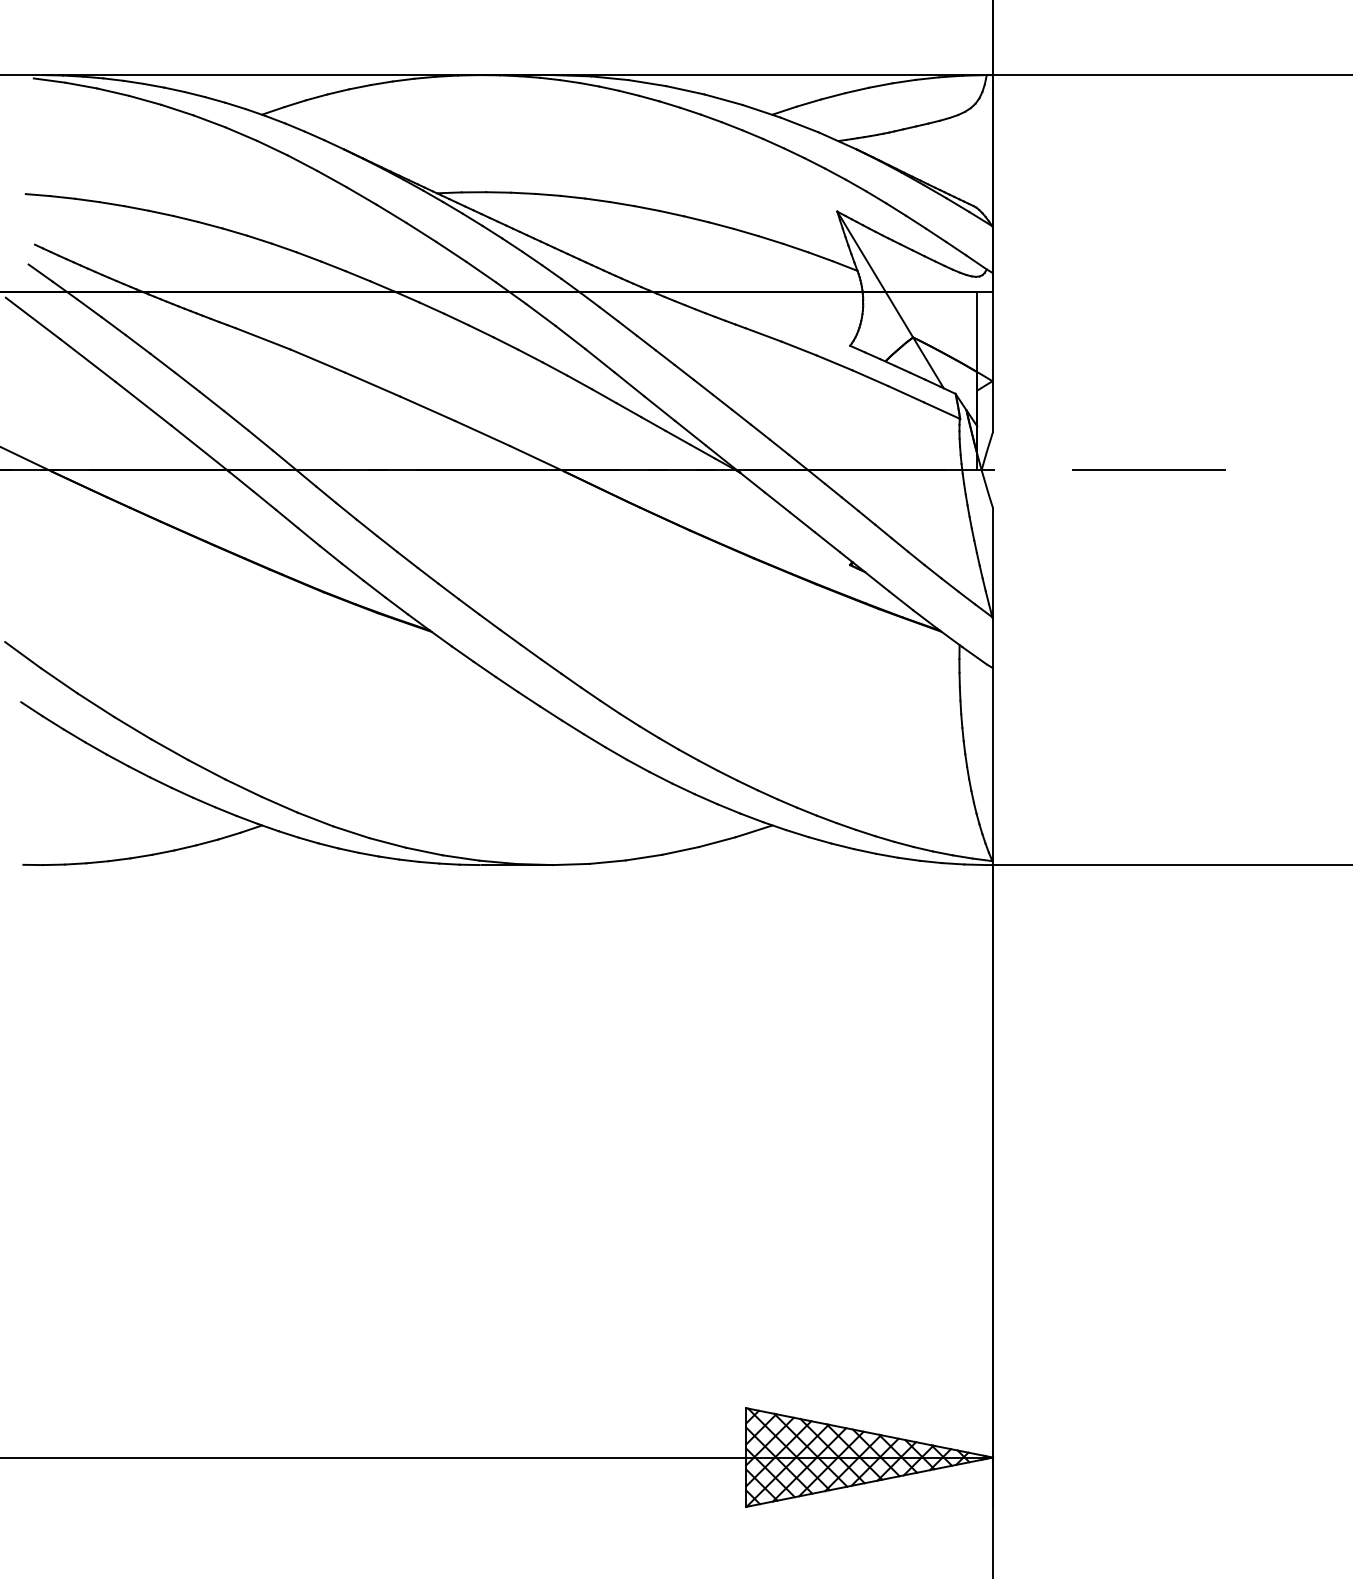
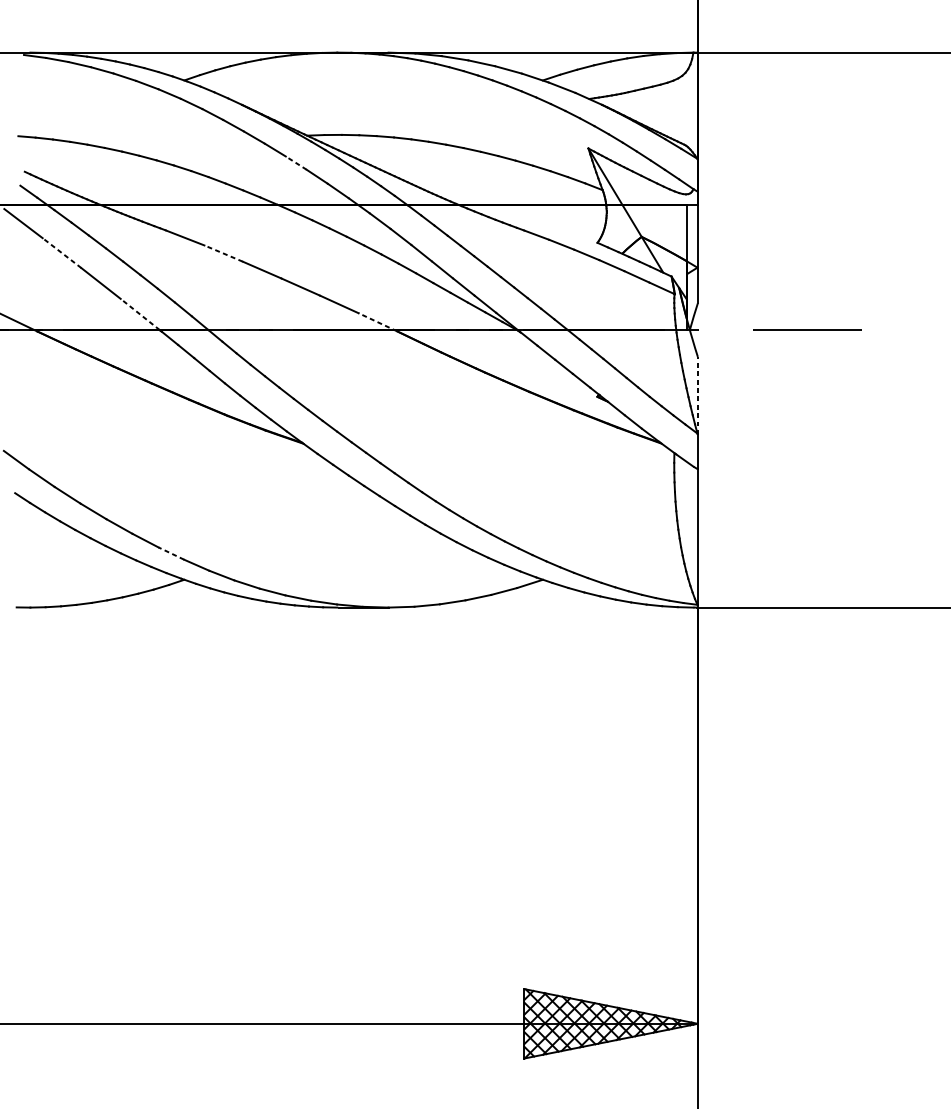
line: (421, 232) -> (296, 163), solid -> dashed
line: (88, 360) -> (62, 253), solid -> dashed
line: (318, 361) -> (224, 253), solid -> dashed
line: (199, 447) -> (140, 314), solid -> dashed
line: (537, 458) -> (377, 321), solid -> dashed
line: (993, 563) -> (698, 395), solid -> dashed
line: (243, 787) -> (171, 553), solid -> dashed

